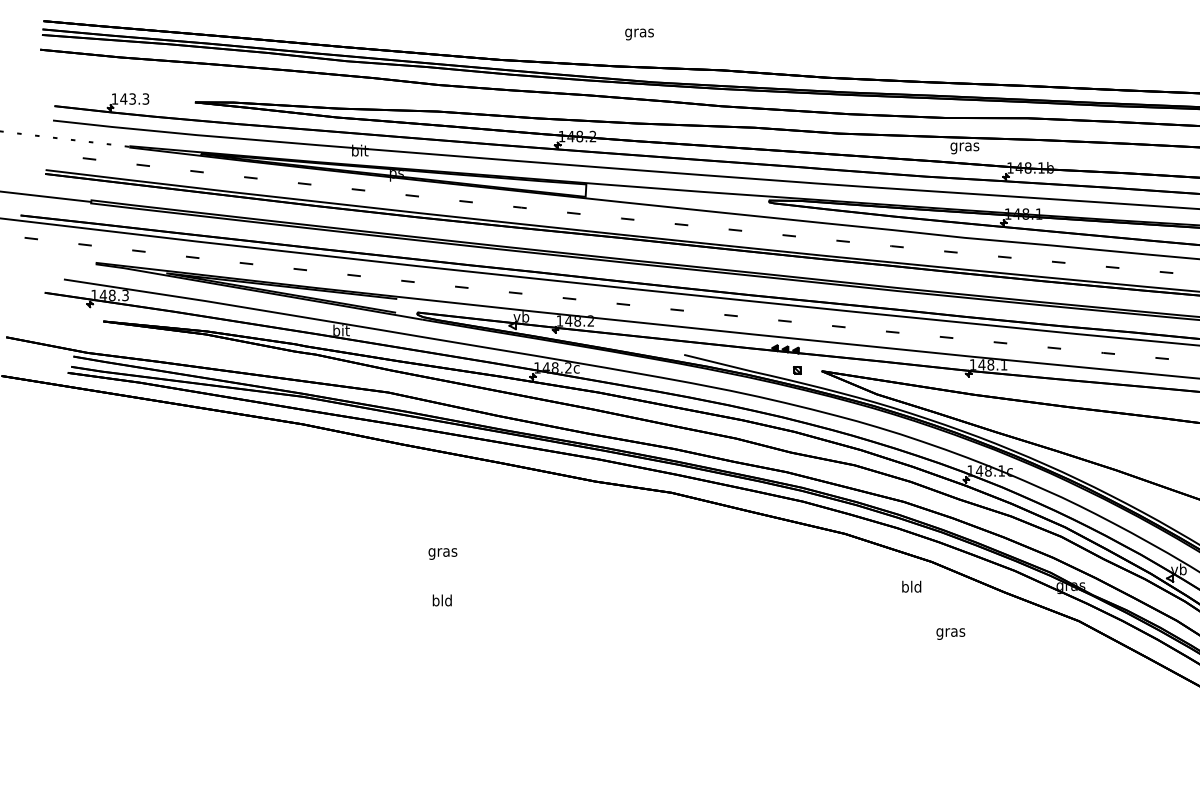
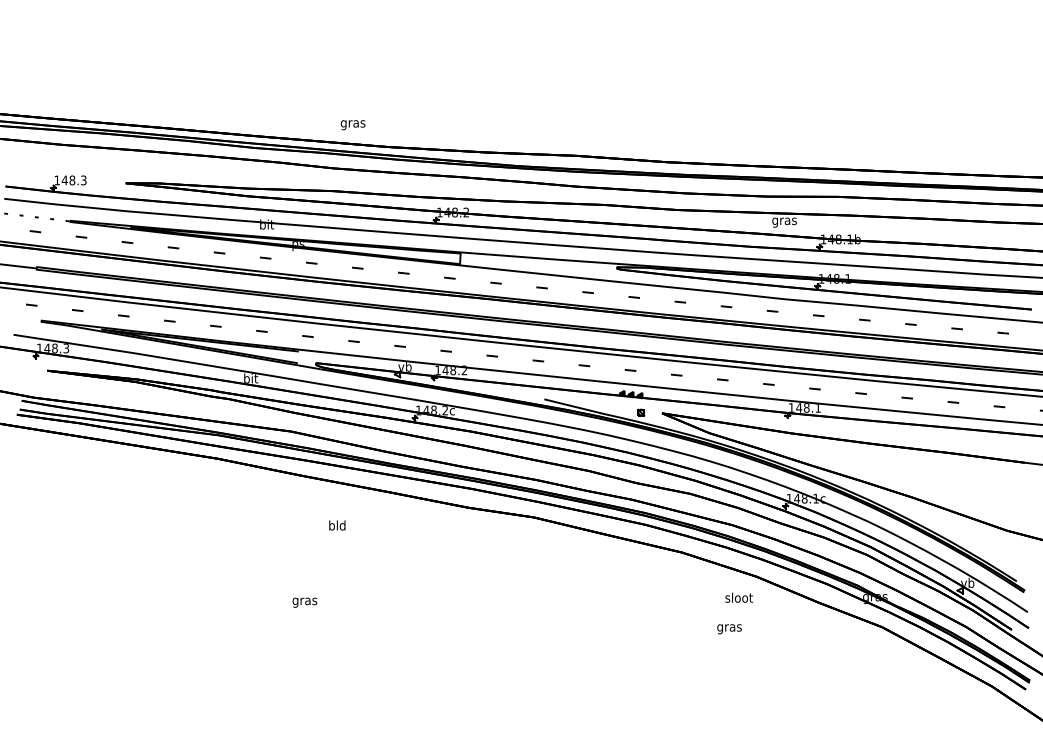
text: (638, 34) -> (352, 125), moved
text: (132, 99) -> (72, 180), 143.3 -> 148.3
text: (442, 553) -> (304, 602), moved
text: (912, 586) -> (739, 597), bld -> sloot
text: (442, 600) -> (337, 525), moved
text: (950, 634) -> (729, 629), moved

